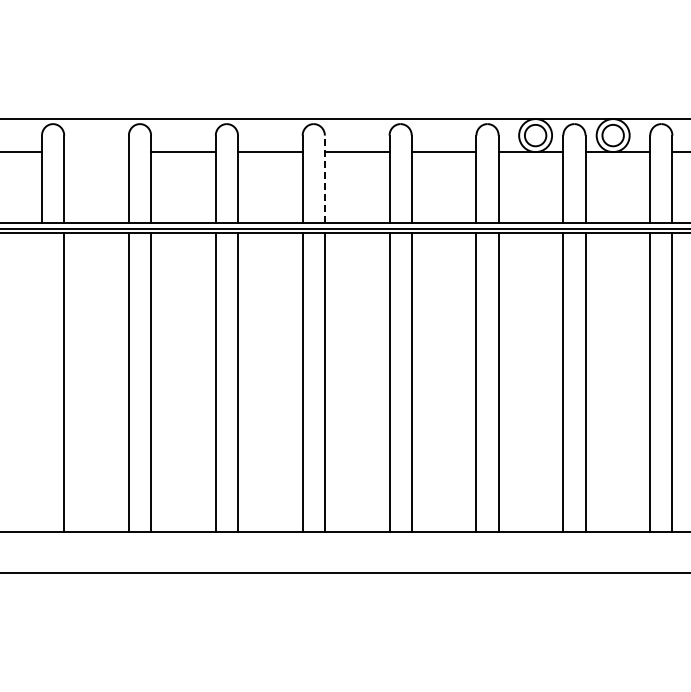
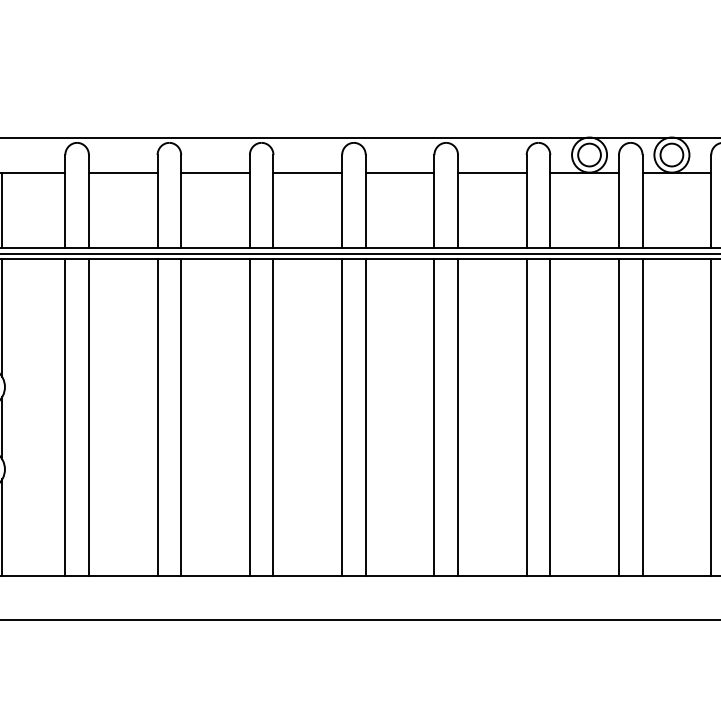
line: (96, 152) -> (123, 173), added
line: (324, 179) -> (365, 201), dashed -> solid
line: (42, 382) -> (65, 417), added

